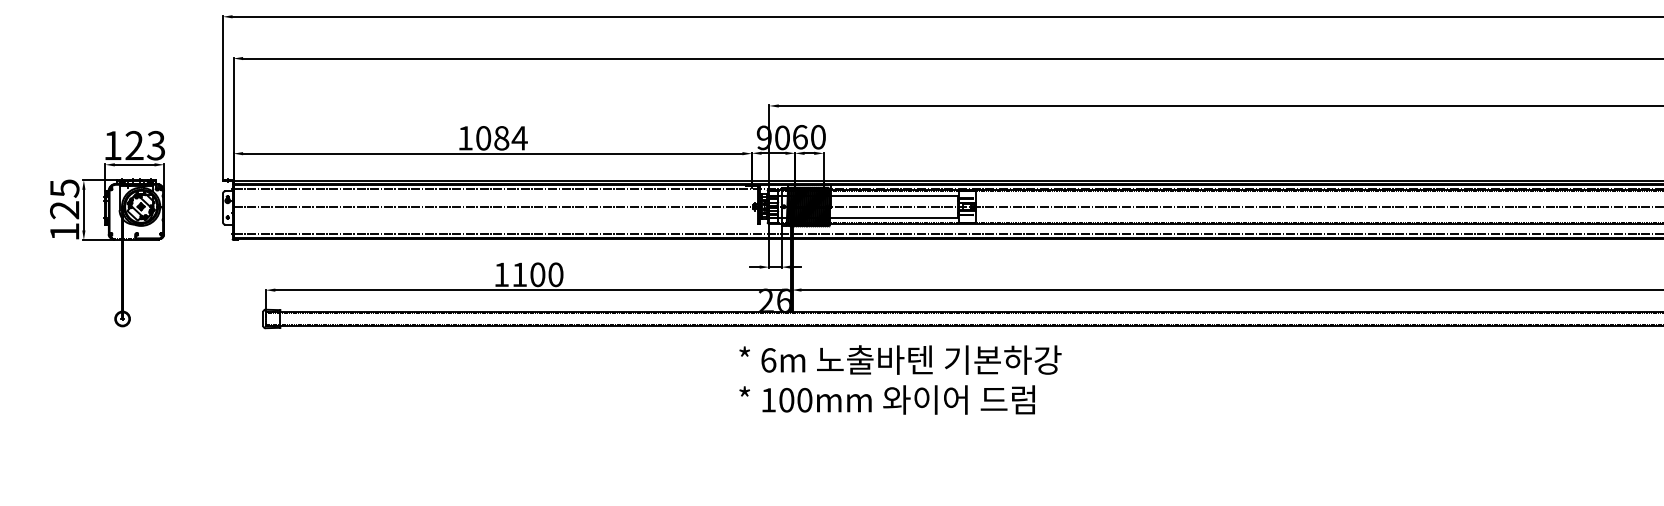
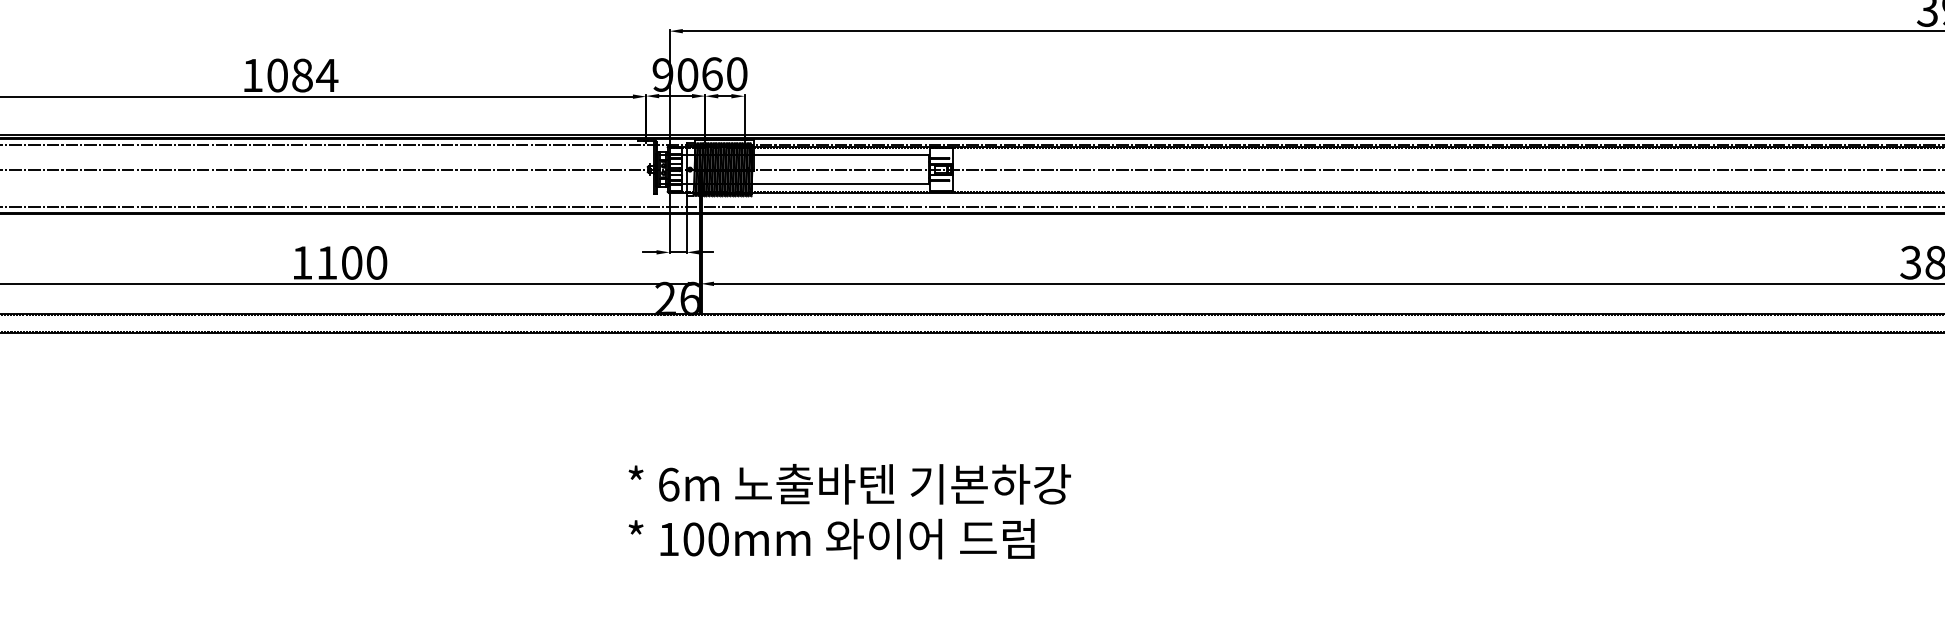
text: (900, 379) -> (849, 510), moved

